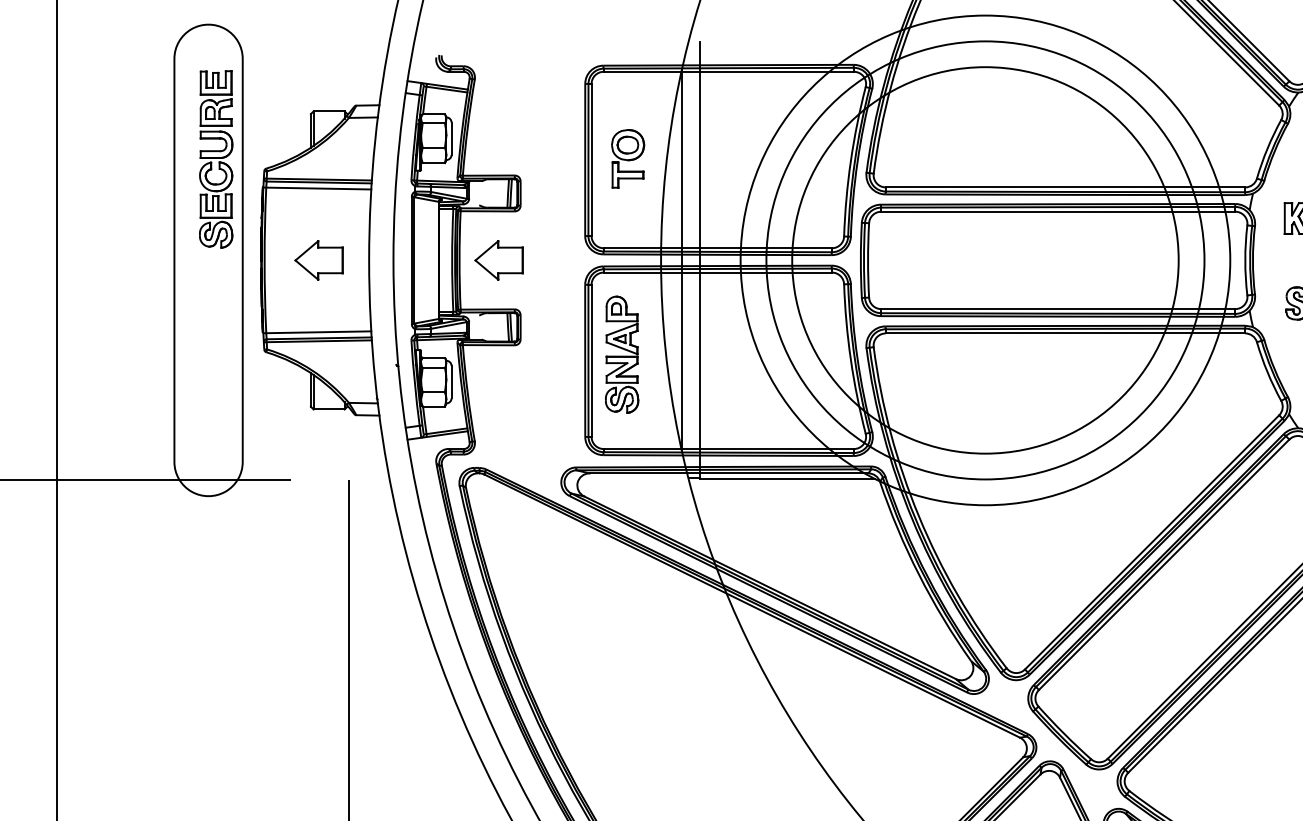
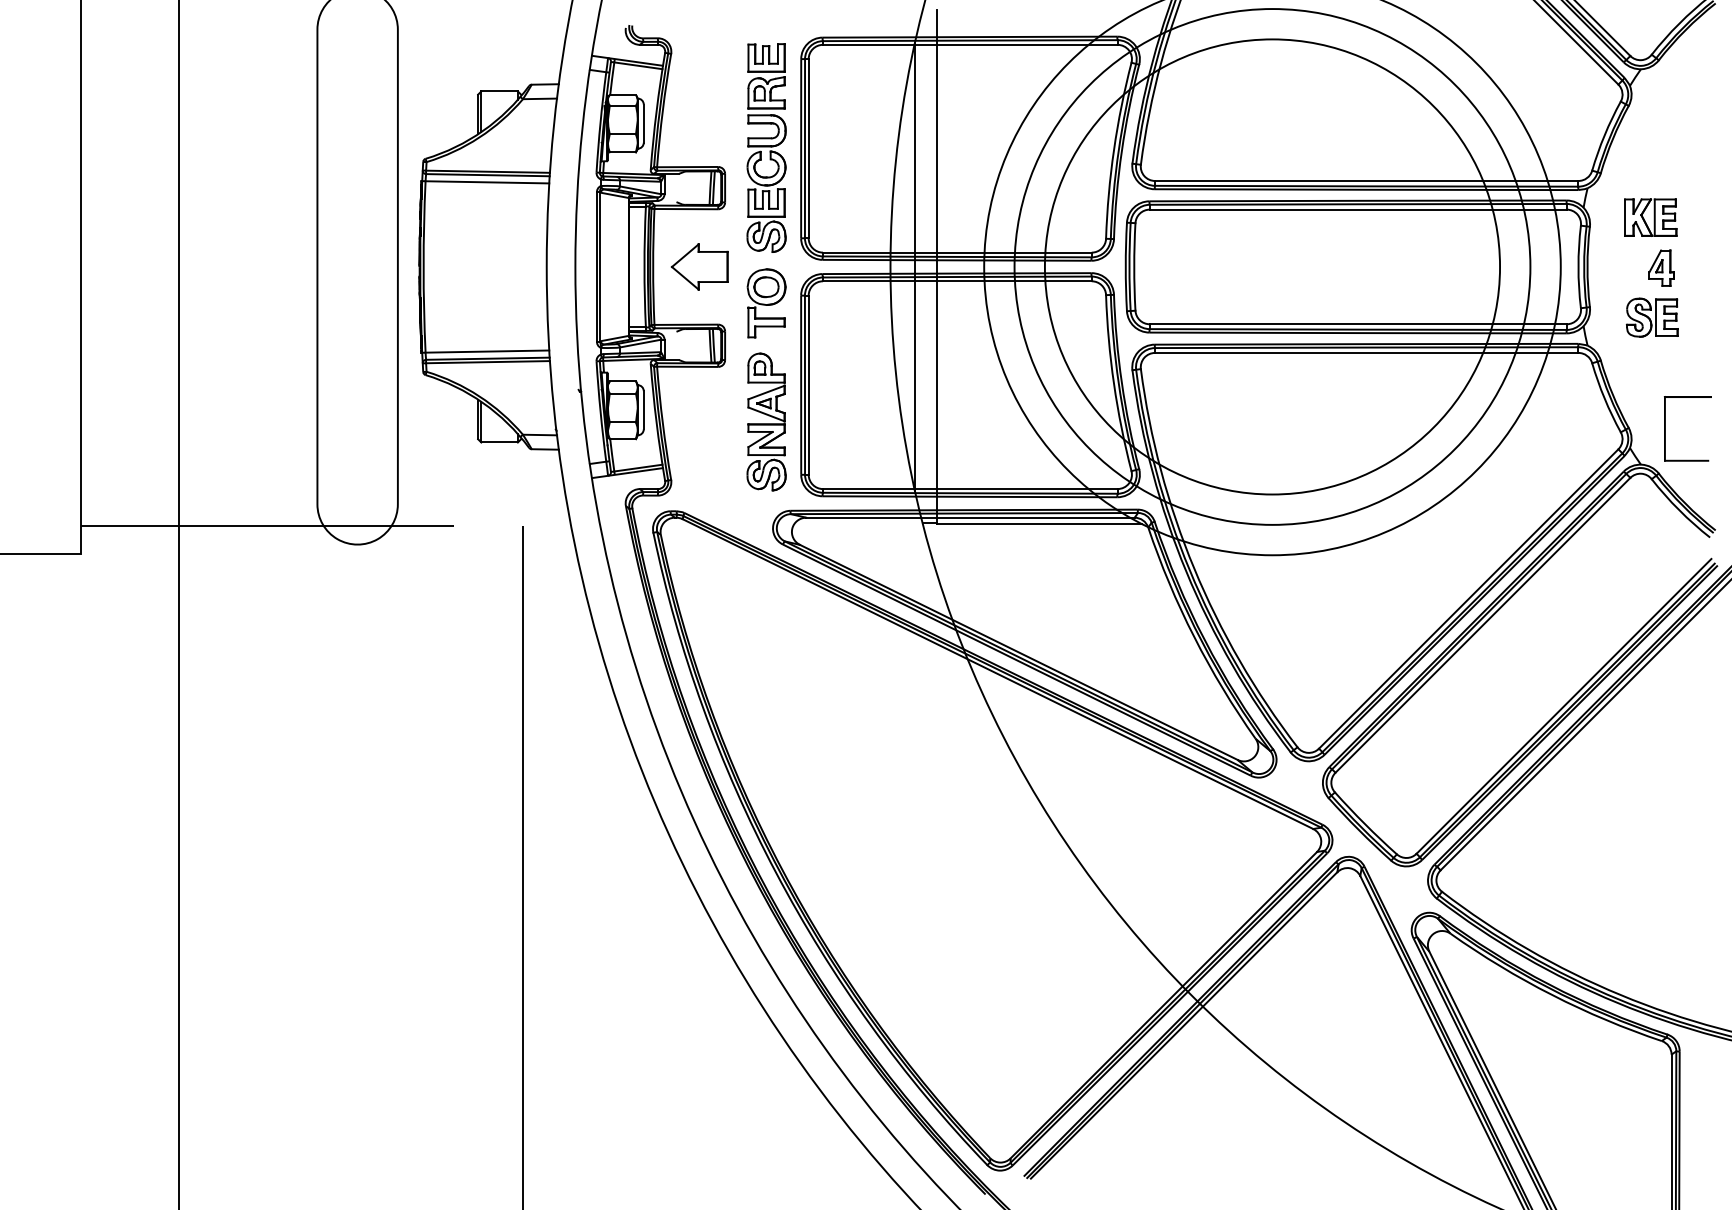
part: (216, 158) -> (766, 147), moved
part: (627, 158) -> (766, 303), moved
part: (318, 260) -> (487, 266), removed
part: (622, 354) -> (766, 421), moved

